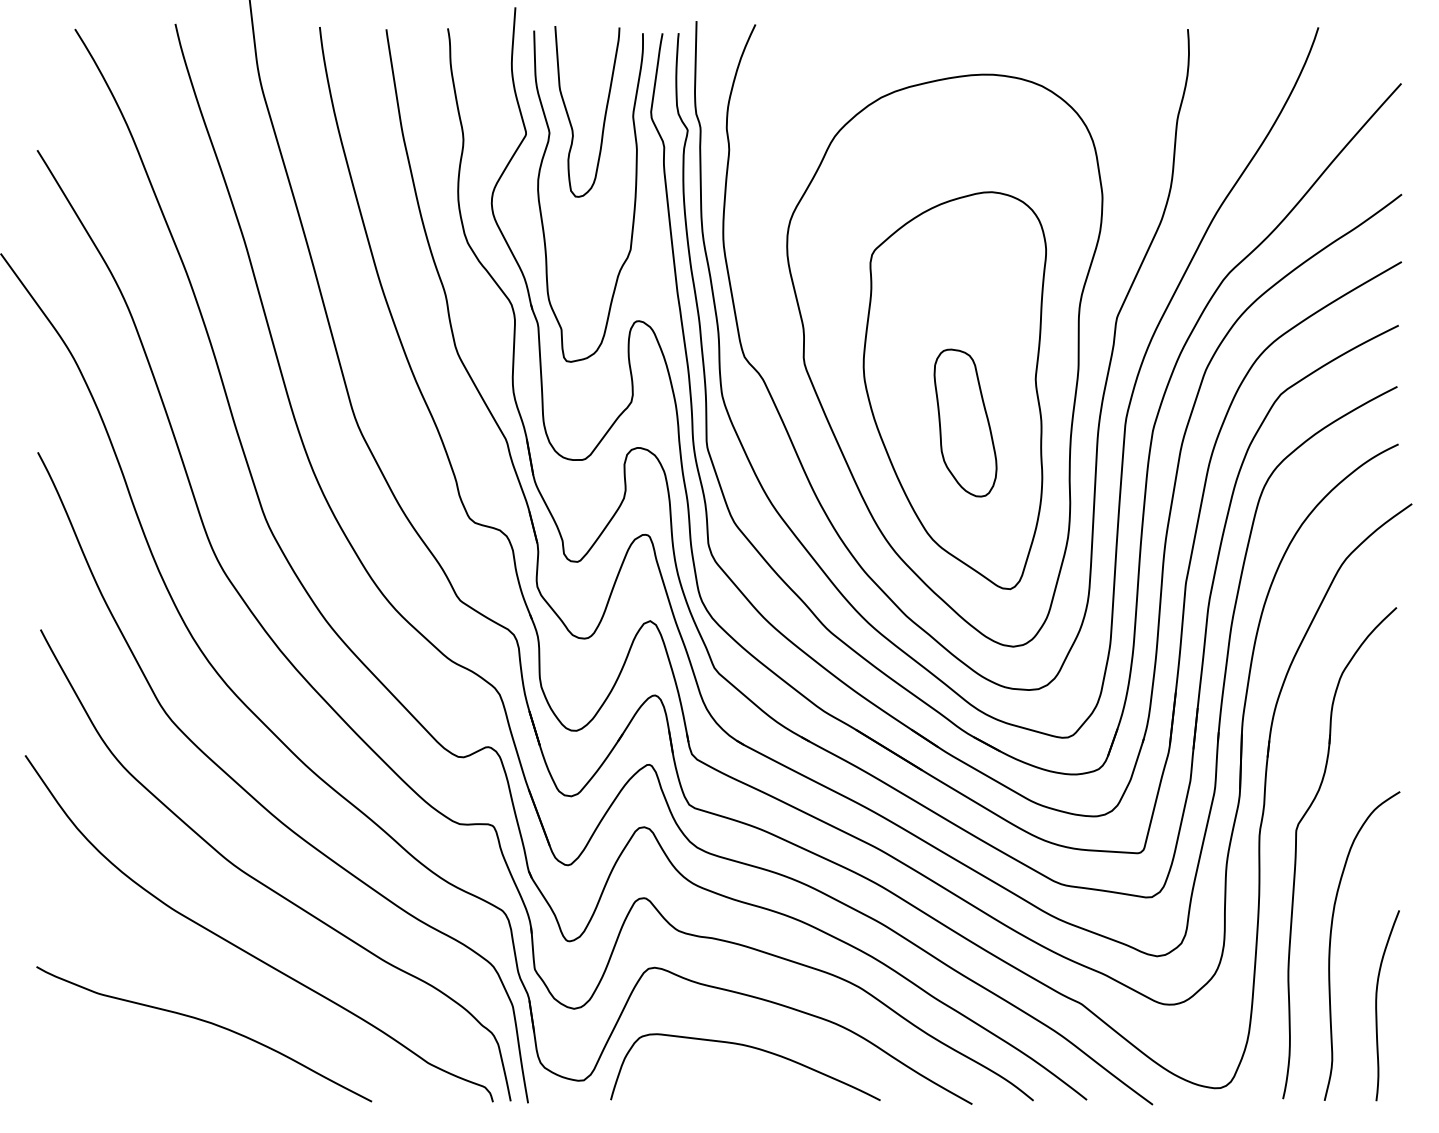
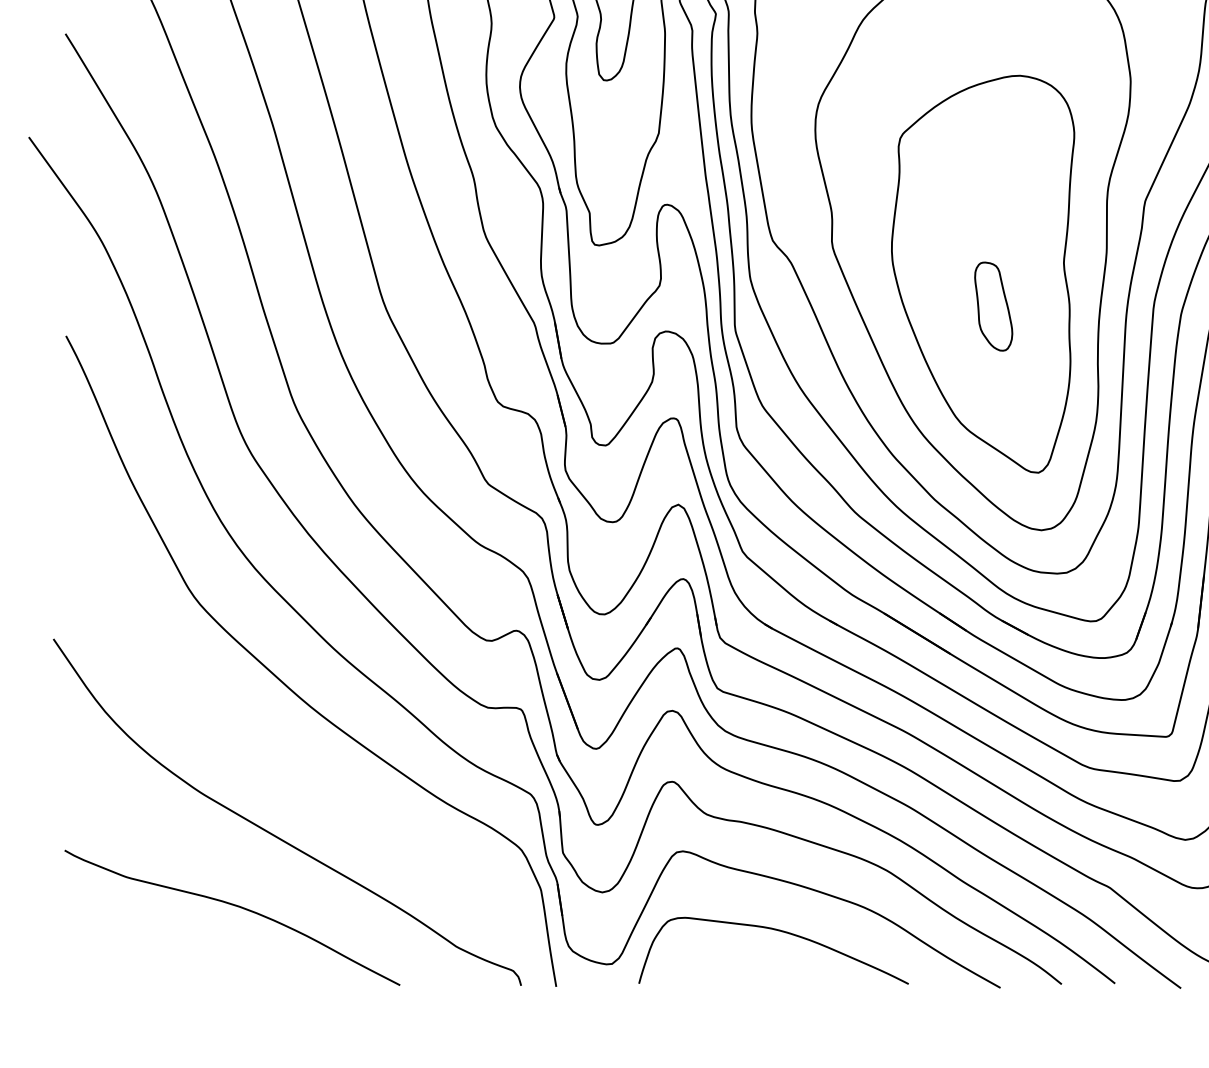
part: (965, 422) -> (993, 306), size x0.6
curve: (262, 882) -> (290, 766), removed

